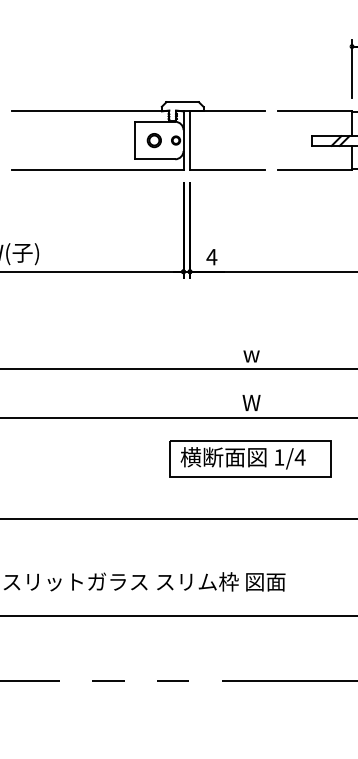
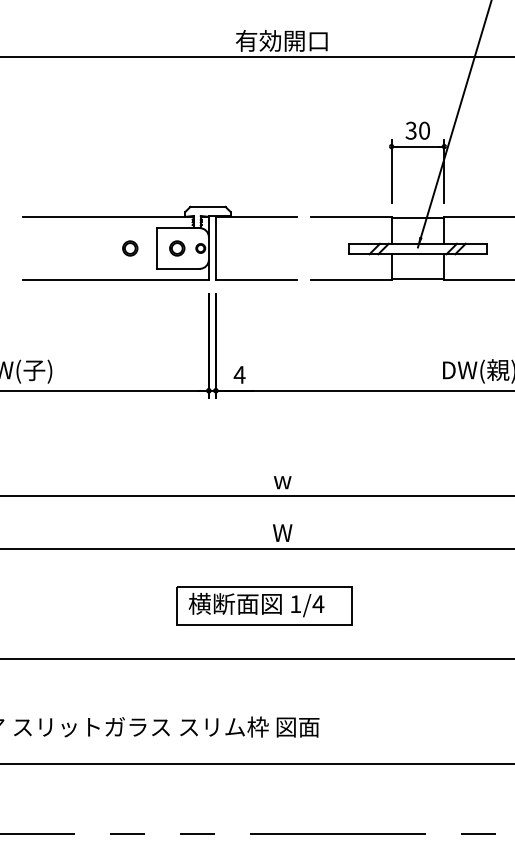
part: (111, 140) -> (130, 248), added
part: (250, 458) -> (264, 605), moved

